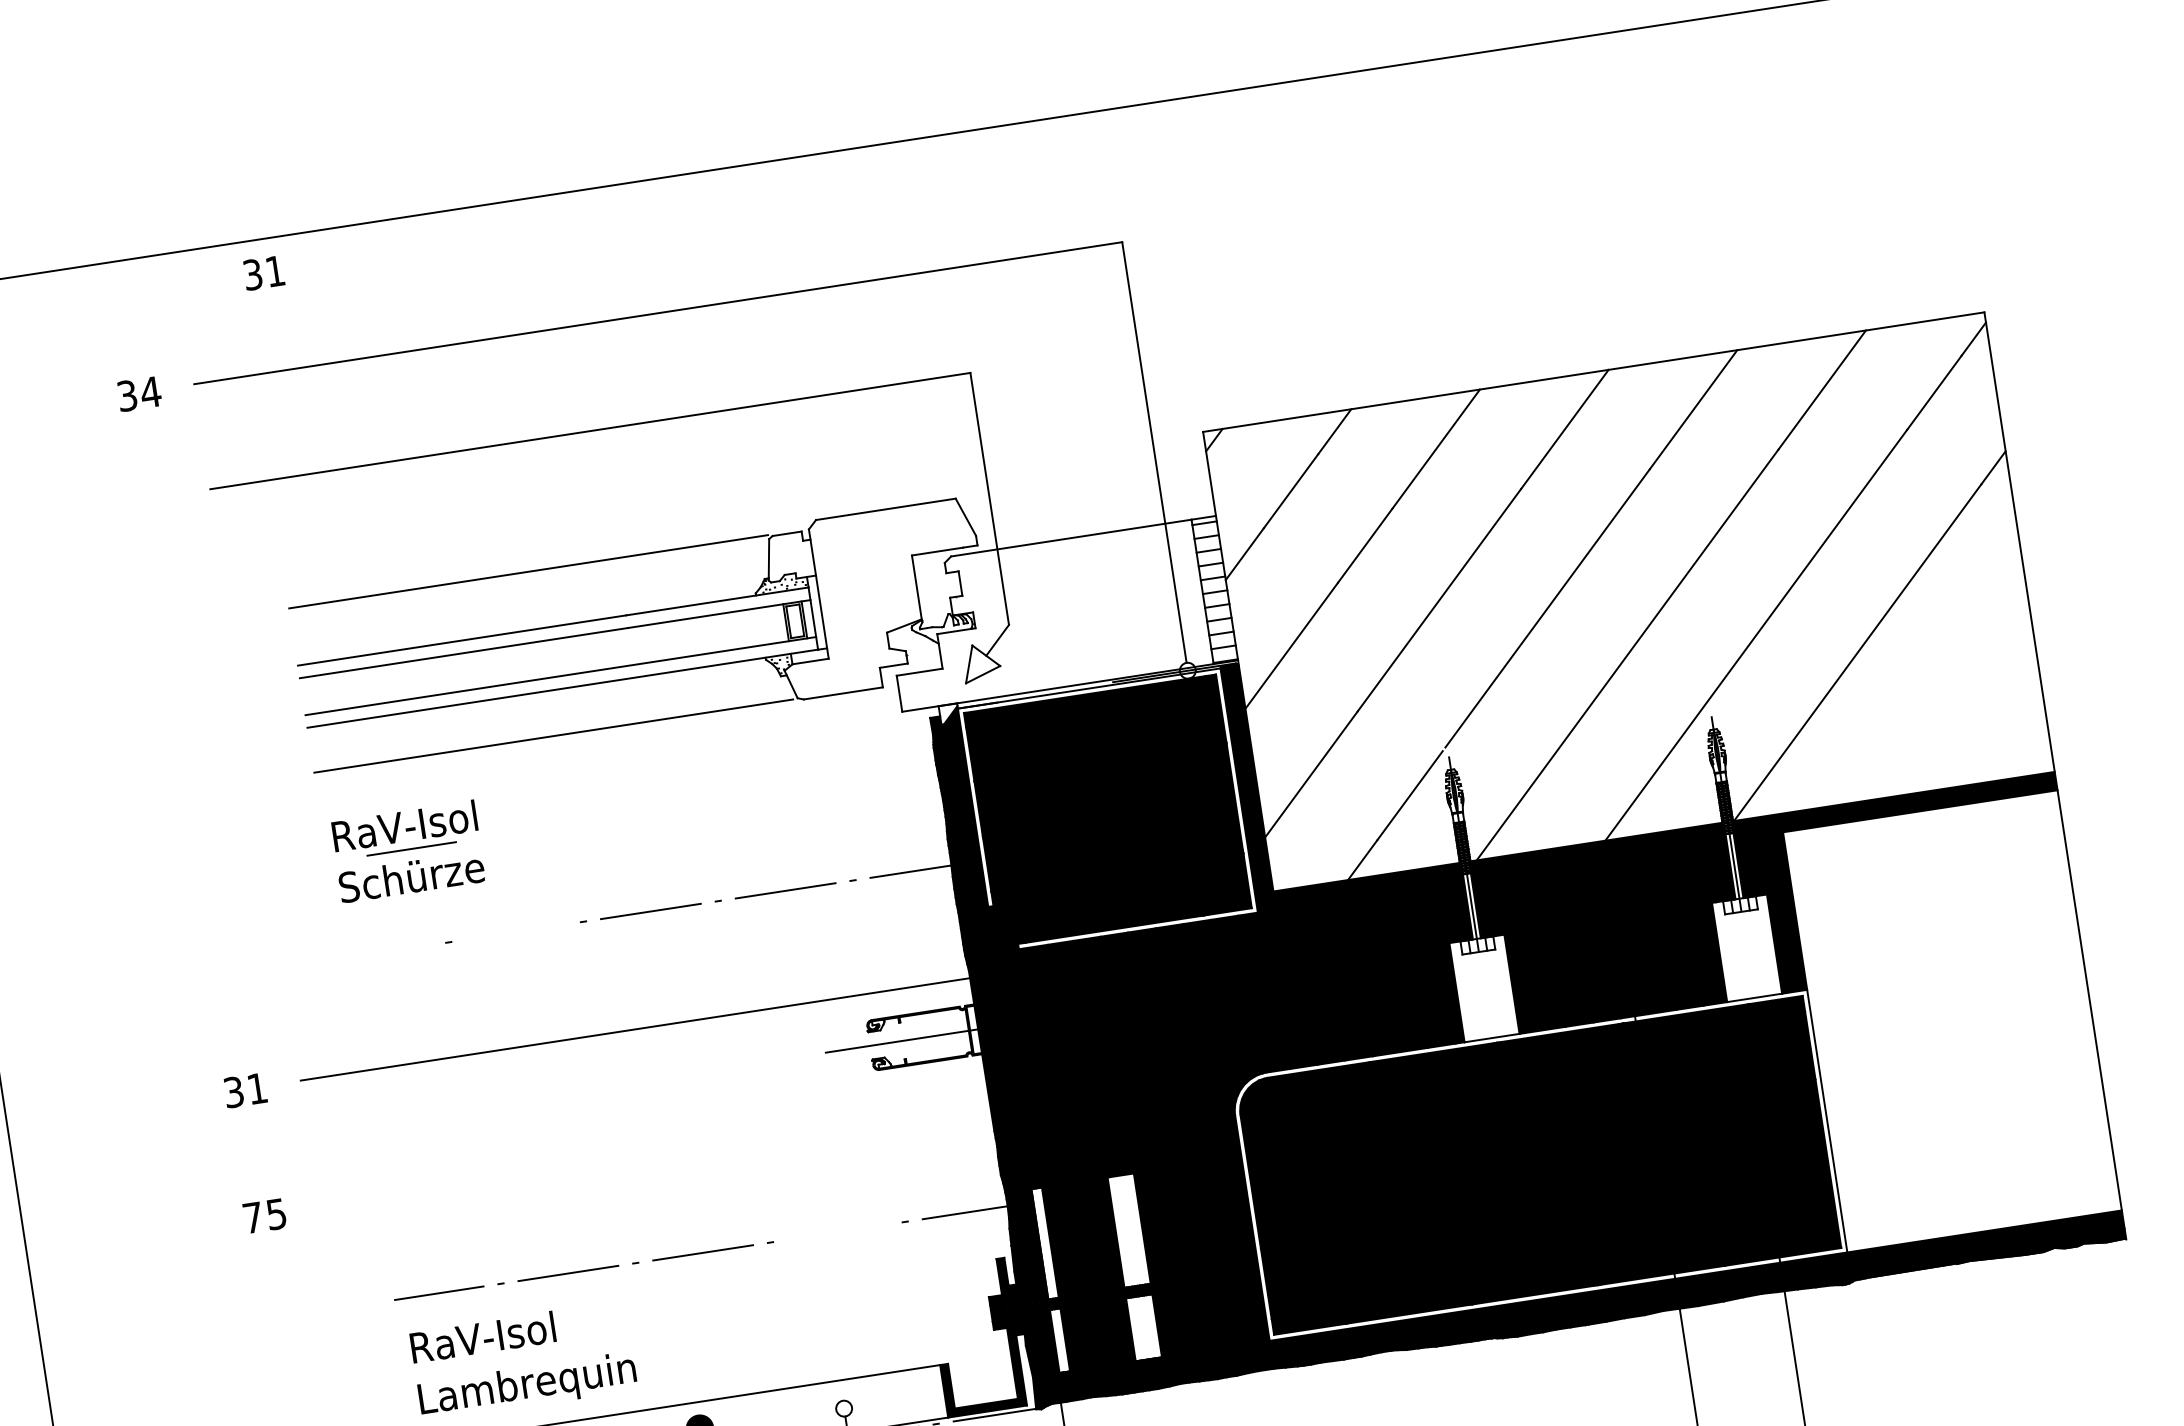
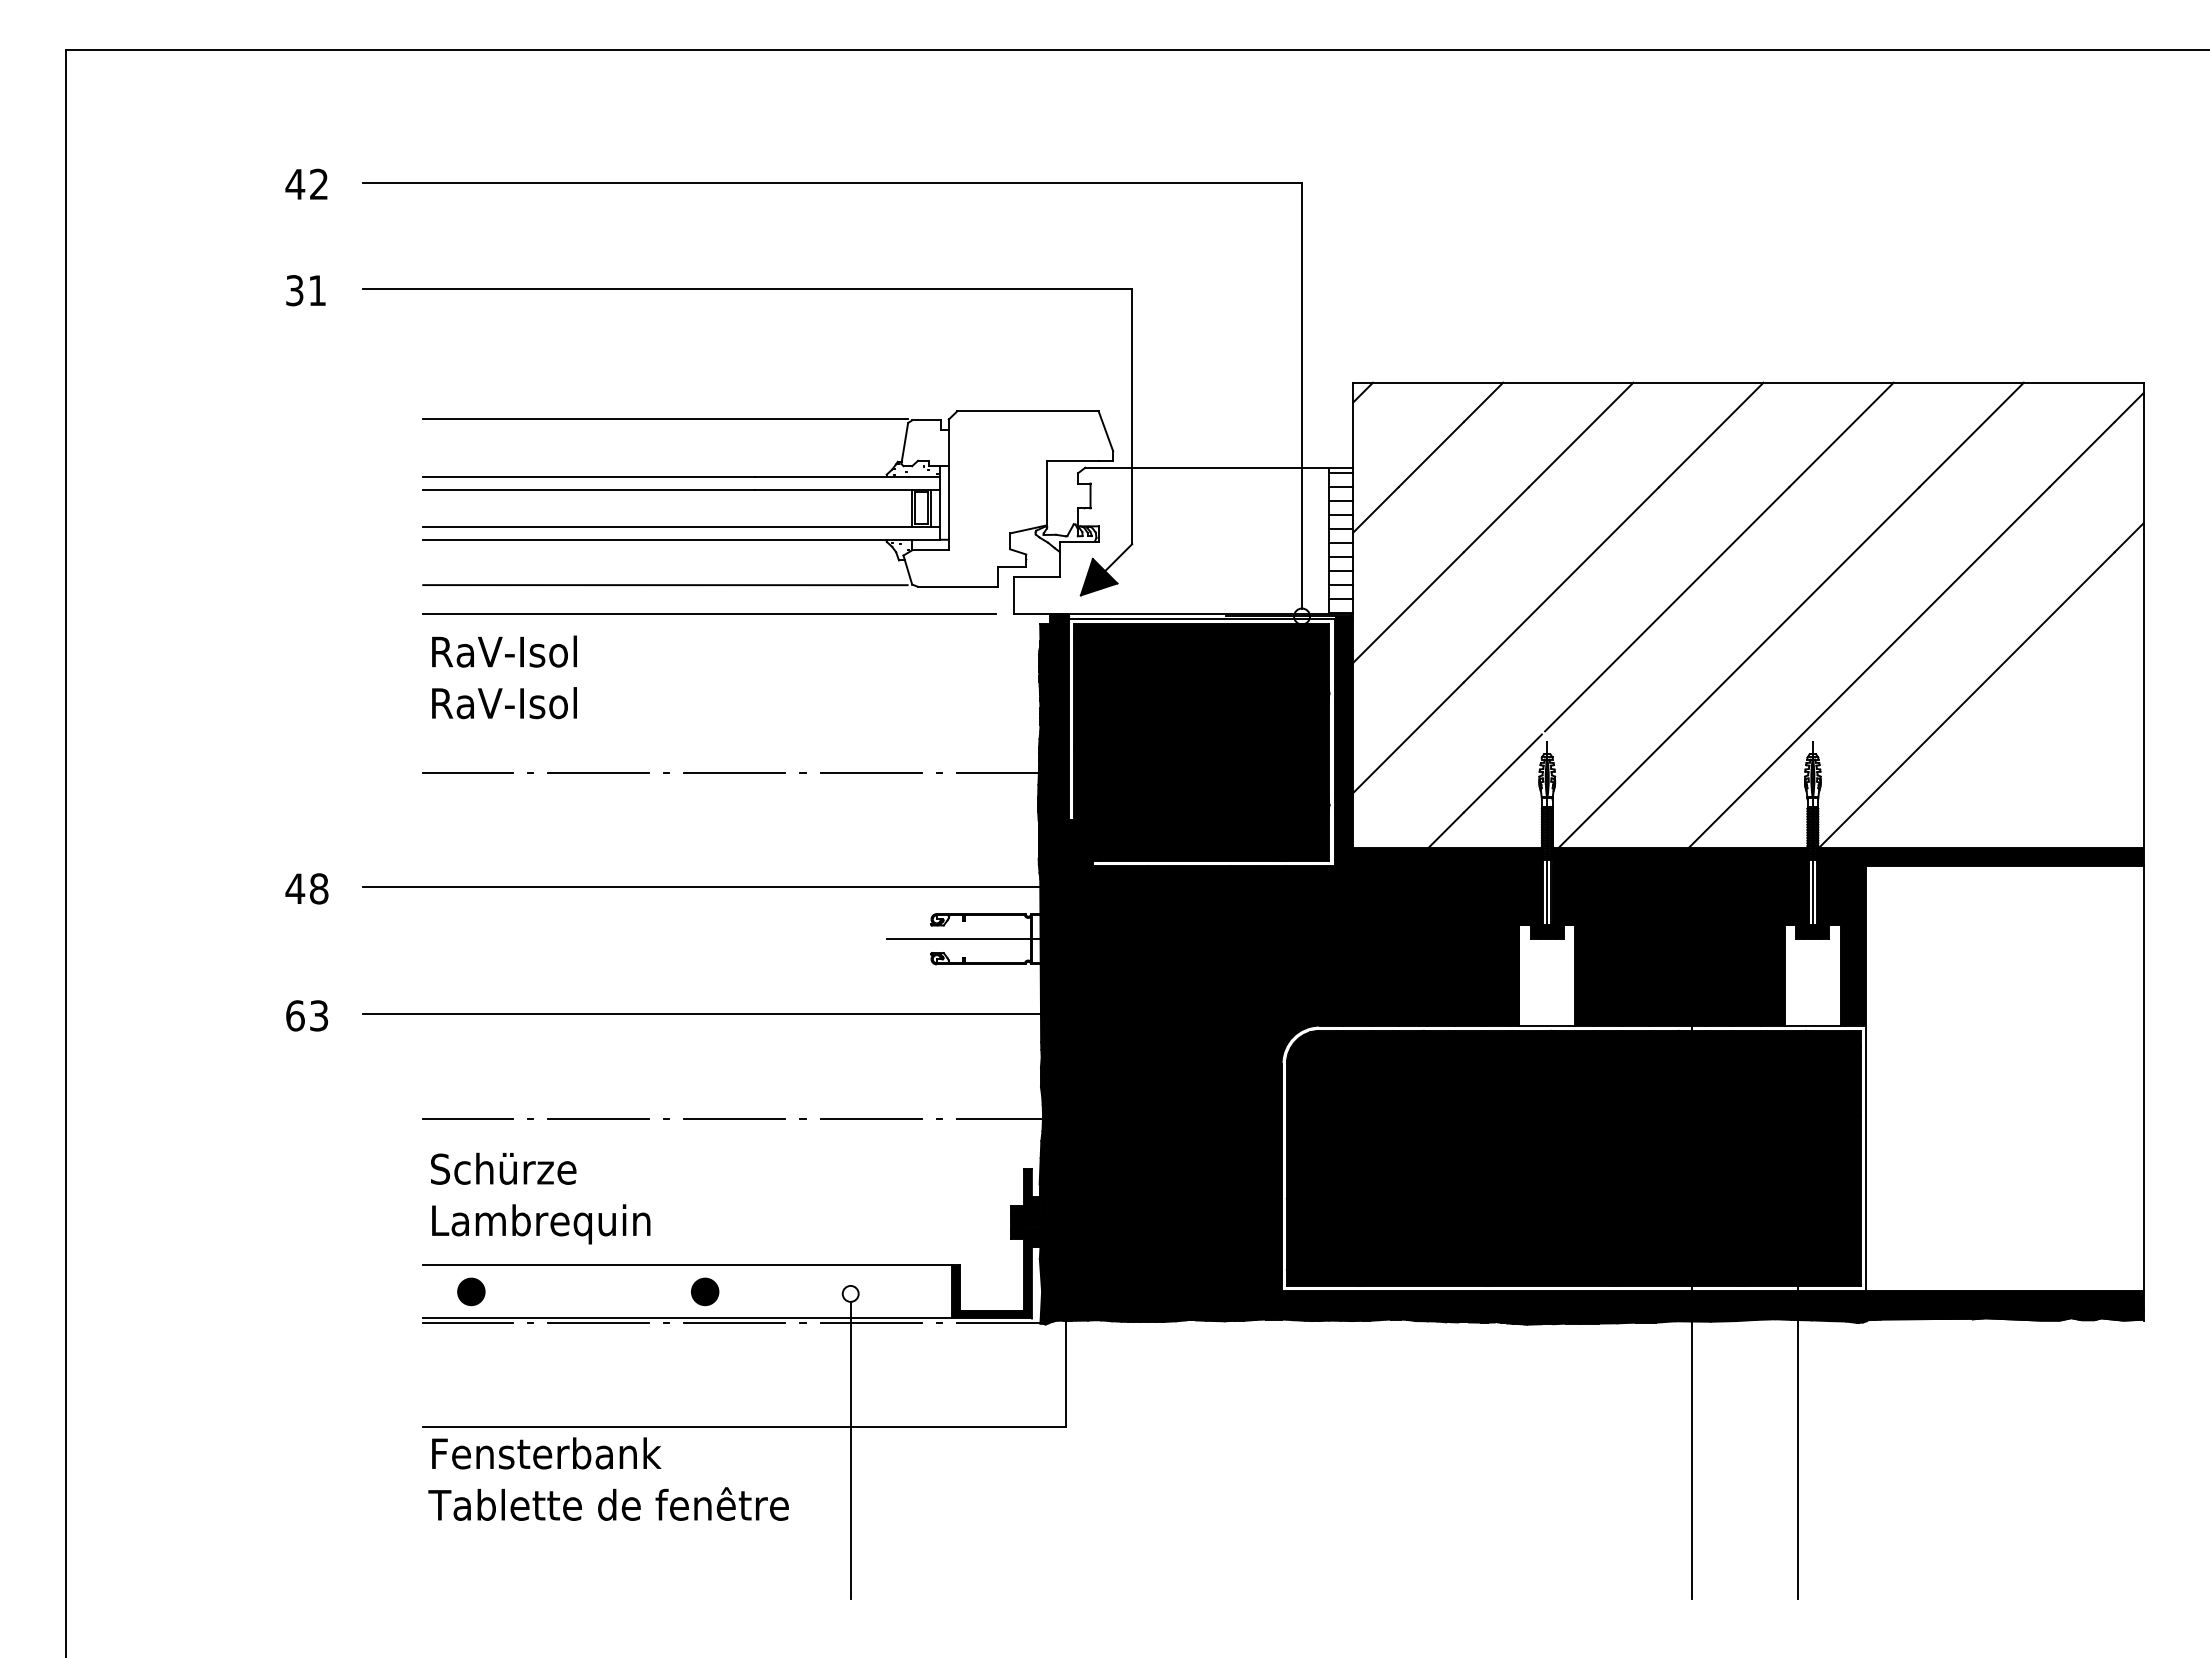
text: (263, 273) -> (305, 290), moved
text: (138, 394) -> (306, 184), 34 -> 42
fill: (980, 663) -> (1098, 577), added
fill: (948, 713) -> (1059, 622), added
line: (601, 757) -> (709, 613), added
line: (411, 848) -> (467, 772), moved
text: (411, 877) -> (503, 703), Schürze -> RaV-Isol
fill: (1740, 904) -> (1812, 931), added
line: (516, 932) -> (598, 773), added
fill: (1477, 945) -> (1546, 931), added
text: (244, 1090) -> (306, 888), 31 -> 48
line: (721, 1144) -> (769, 1014), added
text: (265, 1215) -> (307, 1015), 75 -> 63
fill: (1129, 1230) -> (1159, 1160), added
line: (838, 1232) -> (871, 1118), added
fill: (1045, 1242) -> (1074, 1160), added
fill: (1144, 1327) -> (1159, 1259), added
text: (481, 1337) -> (503, 1168), RaV-Isol -> Schürze
fill: (1060, 1340) -> (1074, 1259), added

